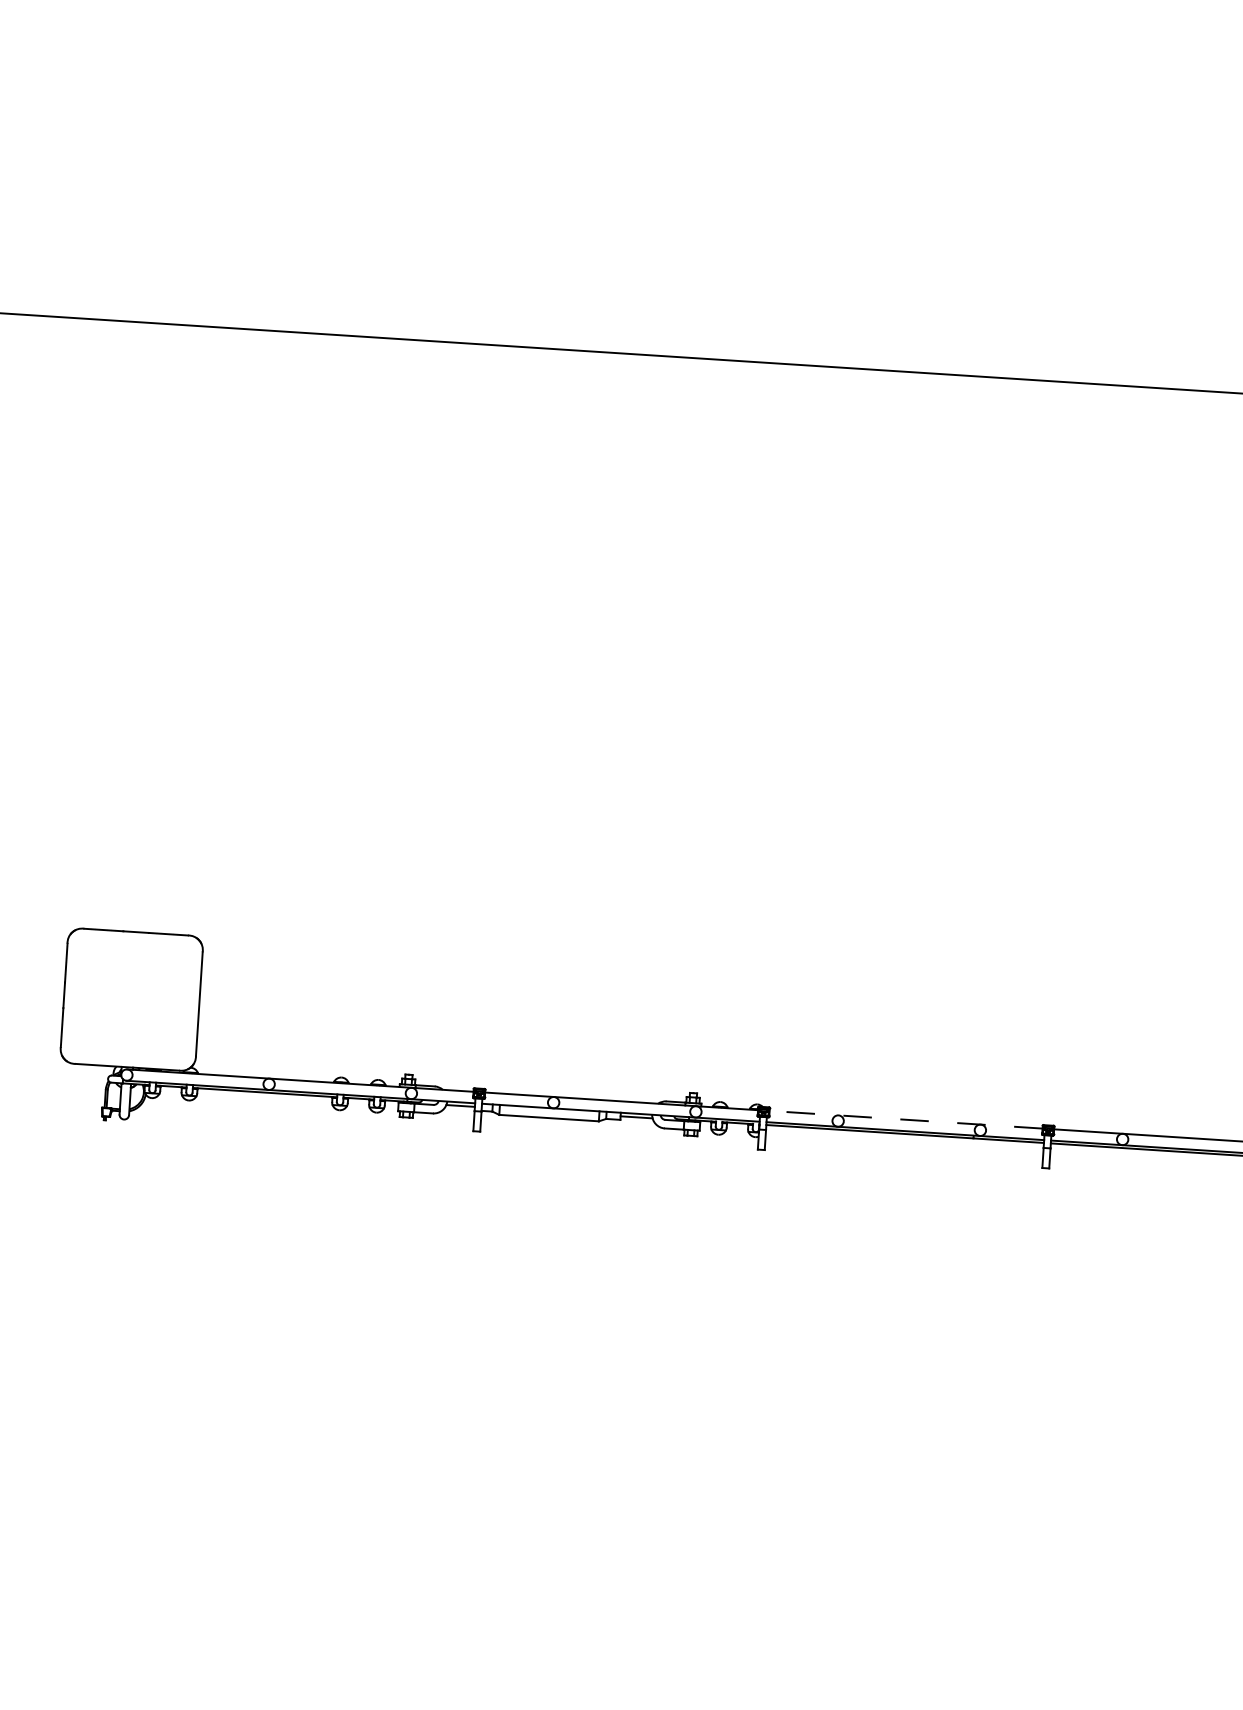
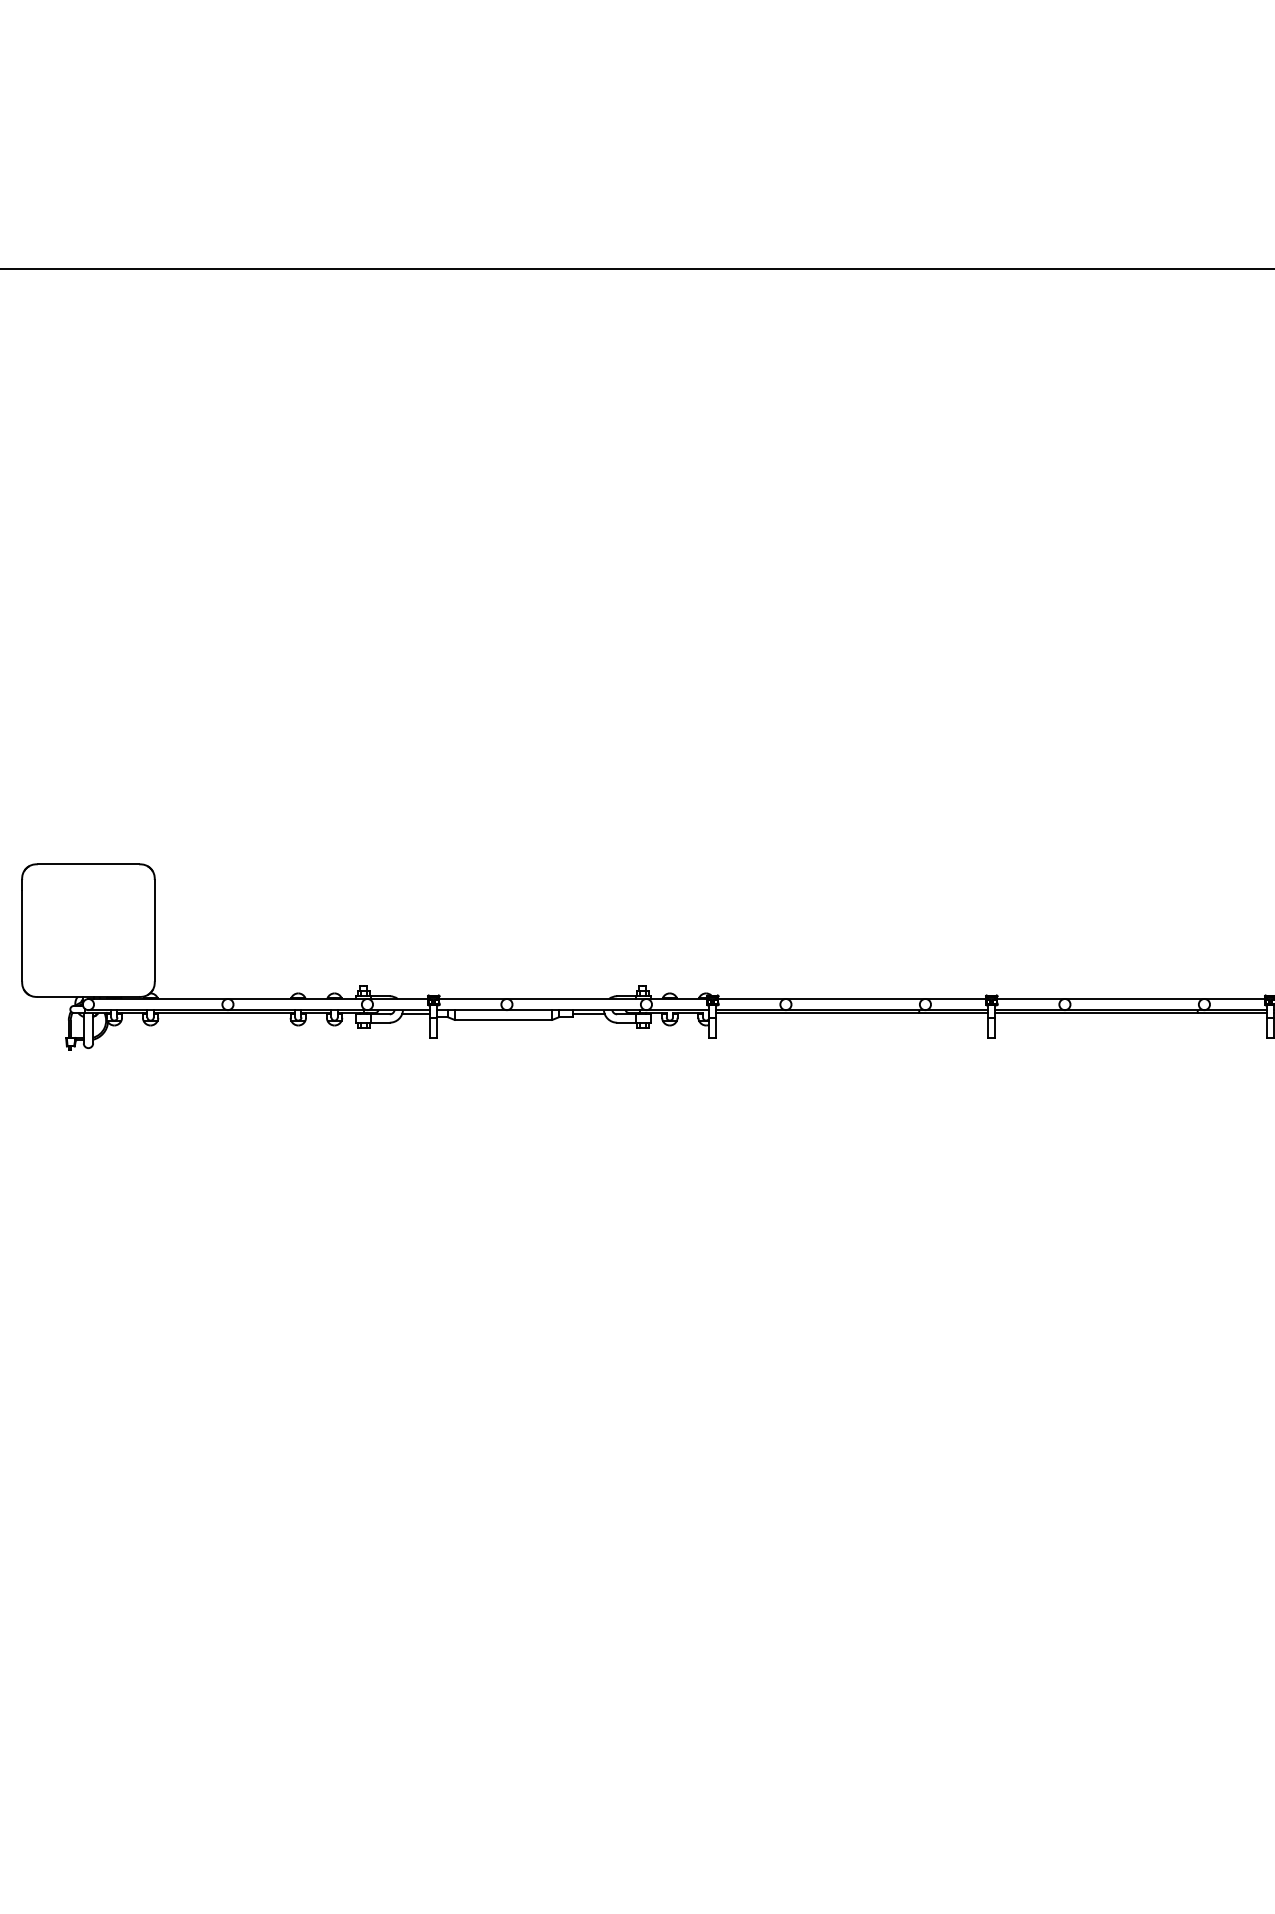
line: (906, 1120) -> (852, 999), dashed -> solid

